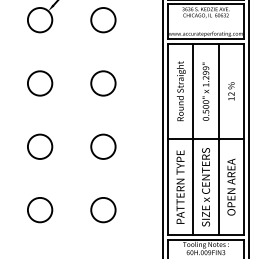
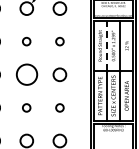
circle: (39, 83) -> (26, 41), size x0.6
circle: (102, 83) -> (59, 41), size x0.6
line: (192, 90) -> (106, 45), solid -> dashed
circle: (39, 146) -> (26, 74), size x1.6
circle: (39, 209) -> (26, 107), size x0.6
circle: (102, 209) -> (59, 107), size x0.6

